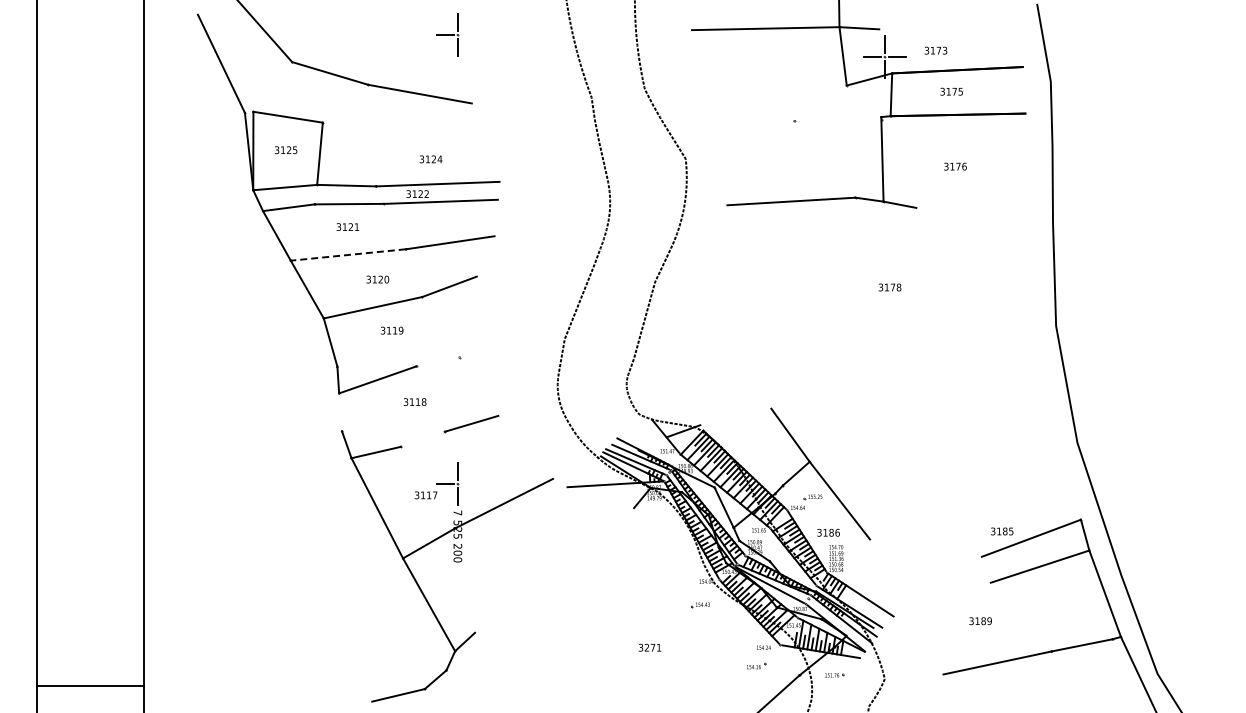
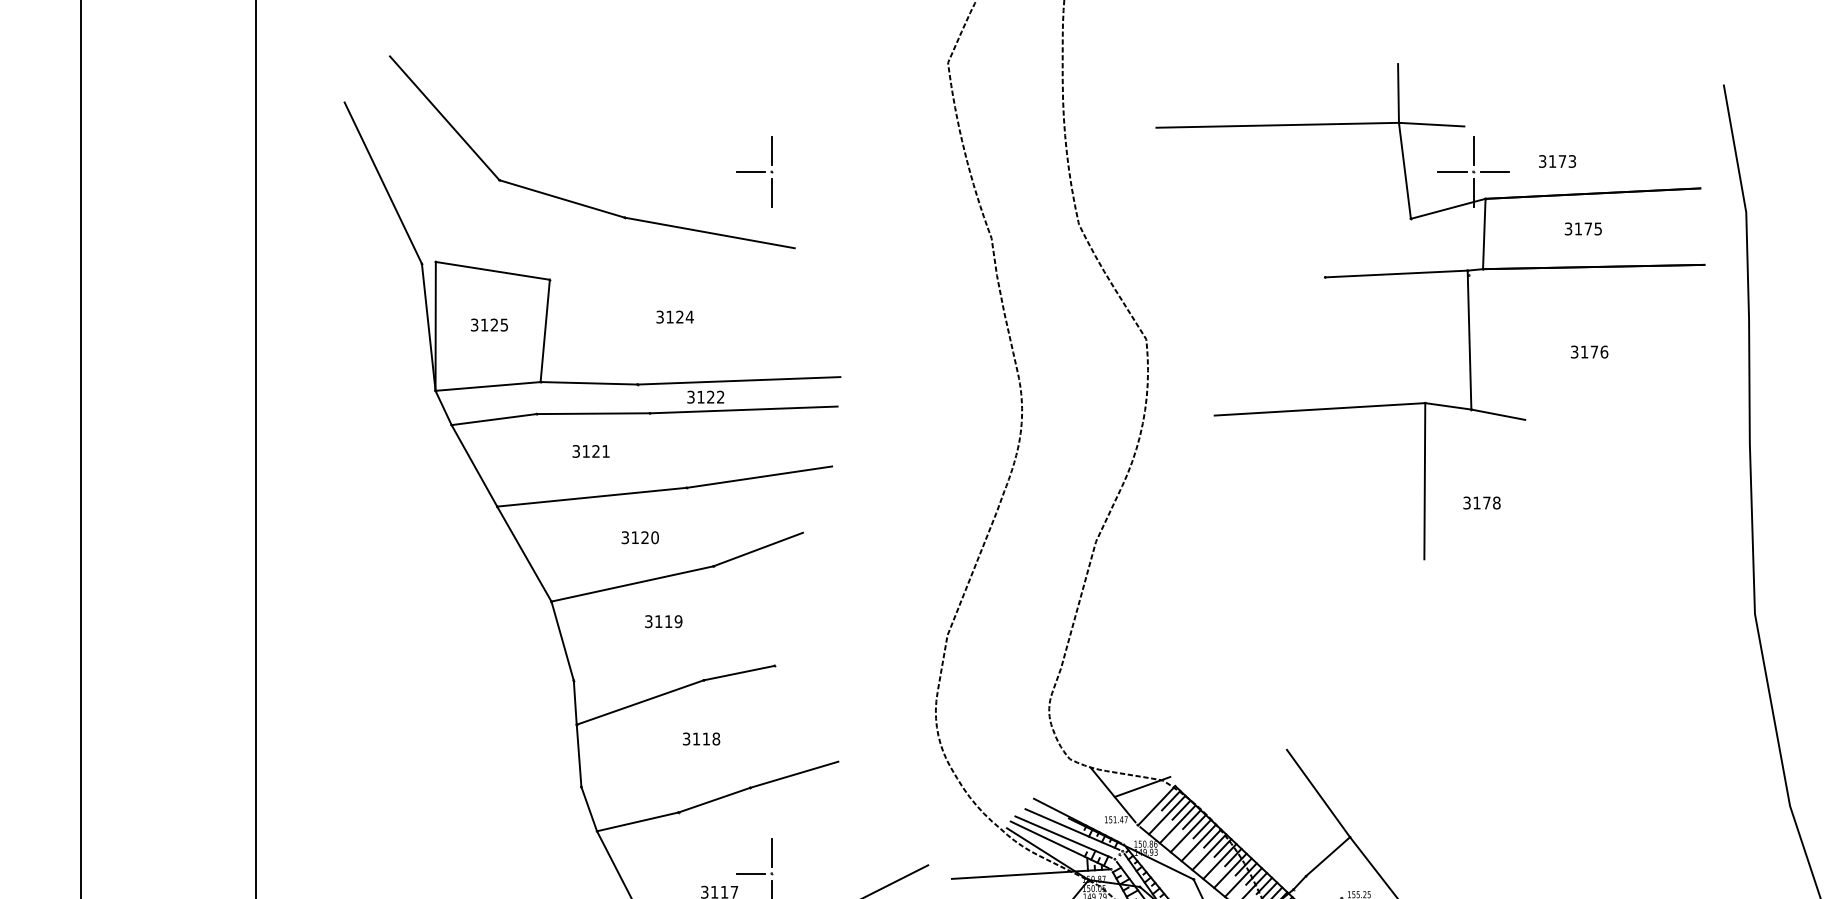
part: (447, 34) -> (754, 171), moved
line: (837, 119) -> (1395, 274), added
text: (430, 159) -> (674, 317), moved
line: (854, 245) -> (1423, 481), added
line: (348, 254) -> (592, 496), dashed -> solid
text: (889, 287) -> (1481, 503), moved
line: (437, 361) -> (738, 672), added
line: (340, 411) -> (578, 754), added
line: (422, 438) -> (713, 798), added

